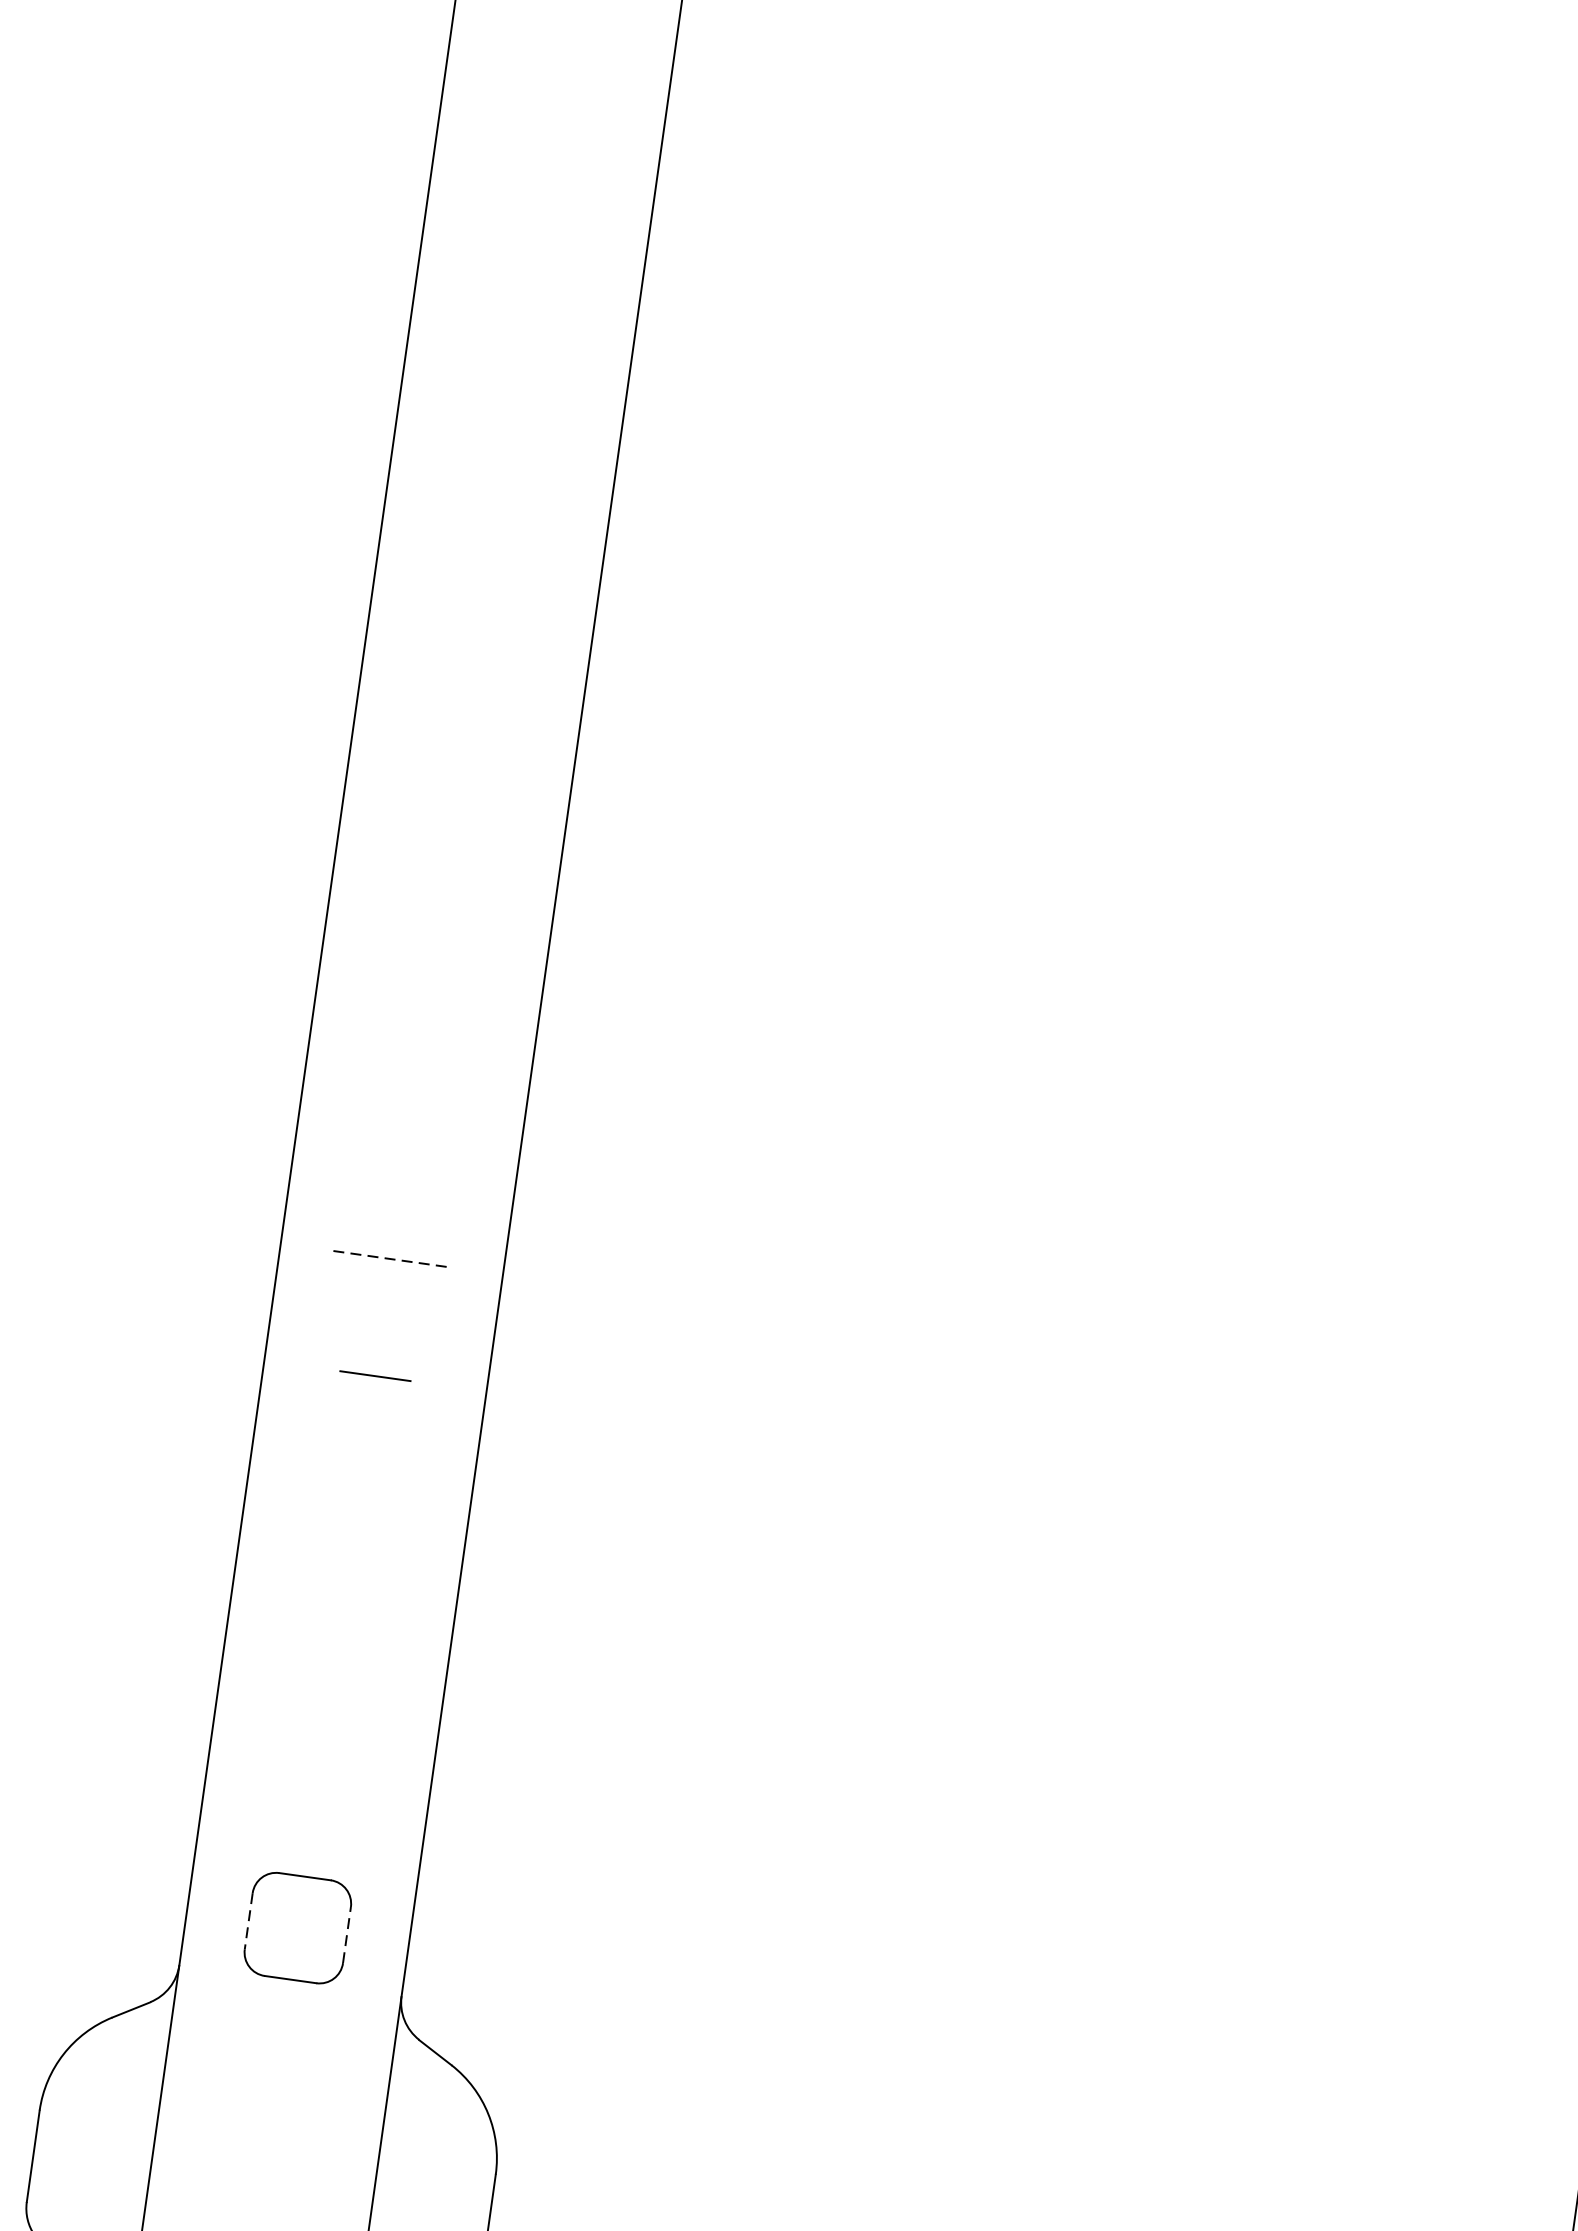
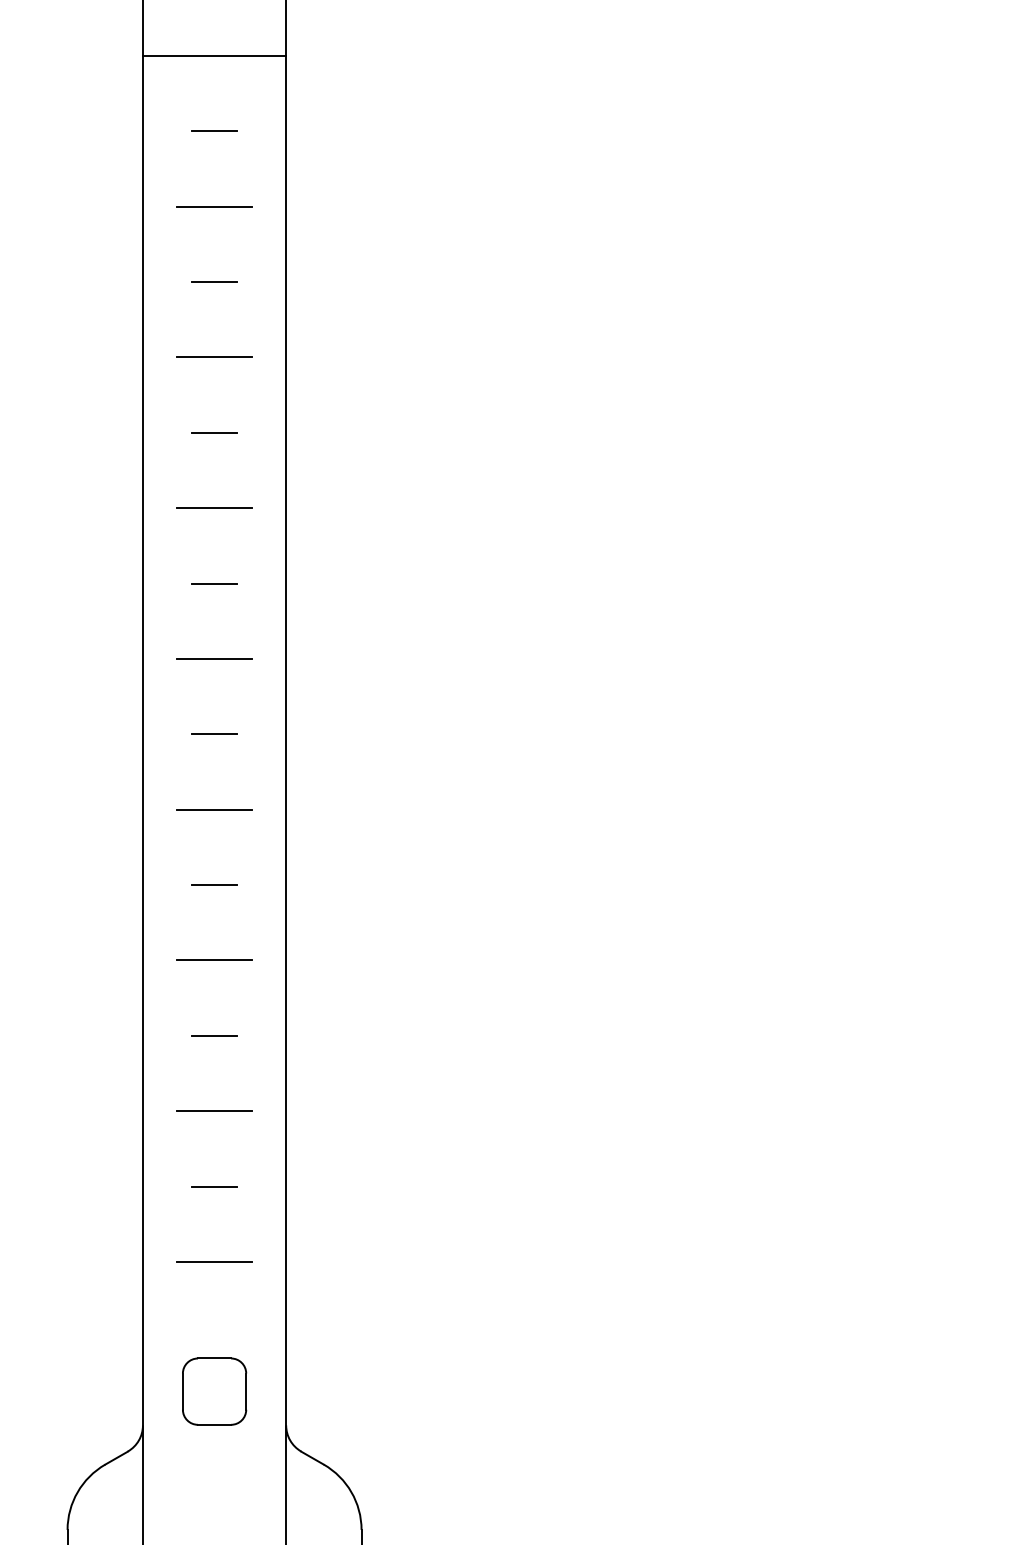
line: (556, 89) -> (214, 206), added
line: (539, 207) -> (214, 282), added
line: (523, 323) -> (214, 357), added
line: (506, 440) -> (214, 432), added
line: (490, 557) -> (214, 508), added
line: (473, 674) -> (214, 583), added
line: (457, 790) -> (214, 658), added
line: (441, 907) -> (214, 733), added
line: (424, 1024) -> (214, 809), added
line: (408, 1142) -> (214, 885), added
line: (391, 1259) -> (214, 960), dashed -> solid
line: (358, 1493) -> (214, 1111), added
line: (342, 1609) -> (214, 1186), added
line: (325, 1727) -> (214, 1262), added
line: (247, 1922) -> (182, 1392), dashed -> solid
line: (347, 1934) -> (246, 1391), dashed -> solid

